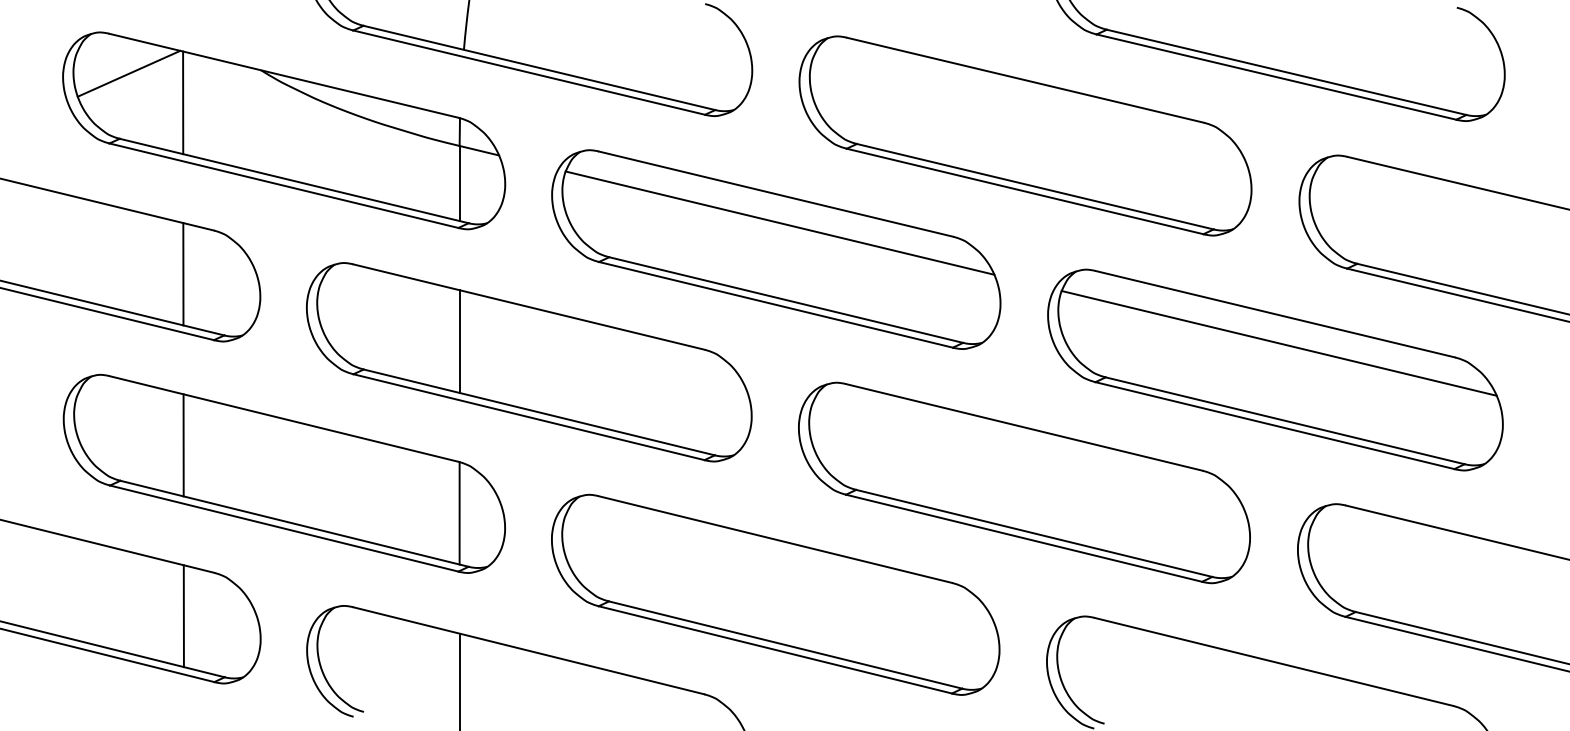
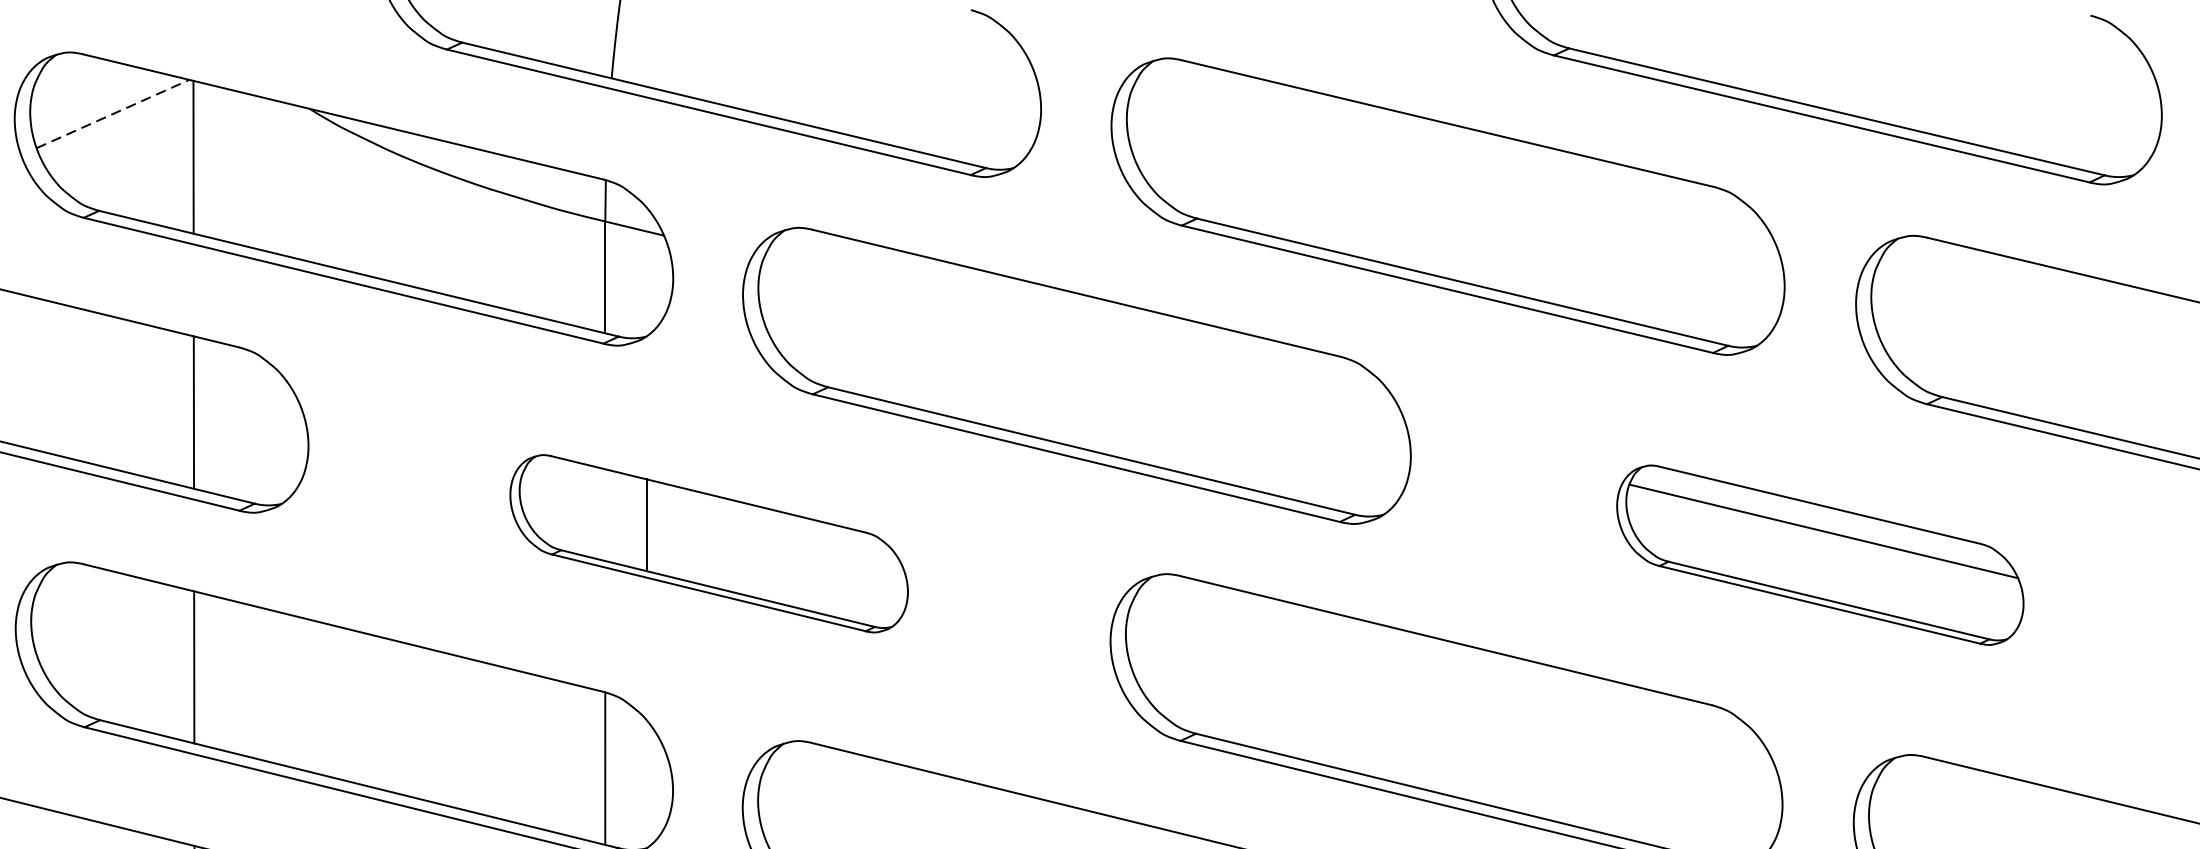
line: (129, 73) -> (113, 113), solid -> dashed
line: (779, 222) -> (1081, 335), removed
part: (529, 362) -> (709, 544), size x0.6
part: (1275, 369) -> (1820, 554), size x0.6

